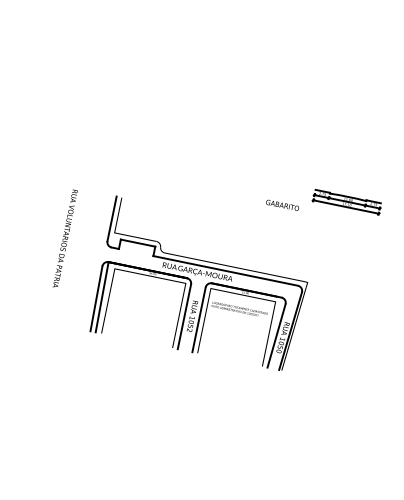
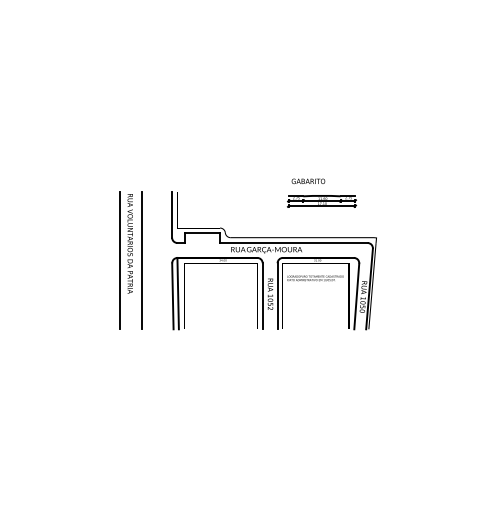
part: (346, 202) -> (321, 201), moved
text: (282, 205) -> (308, 181), moved
line: (51, 252) -> (119, 260), added
line: (73, 257) -> (142, 260), added

